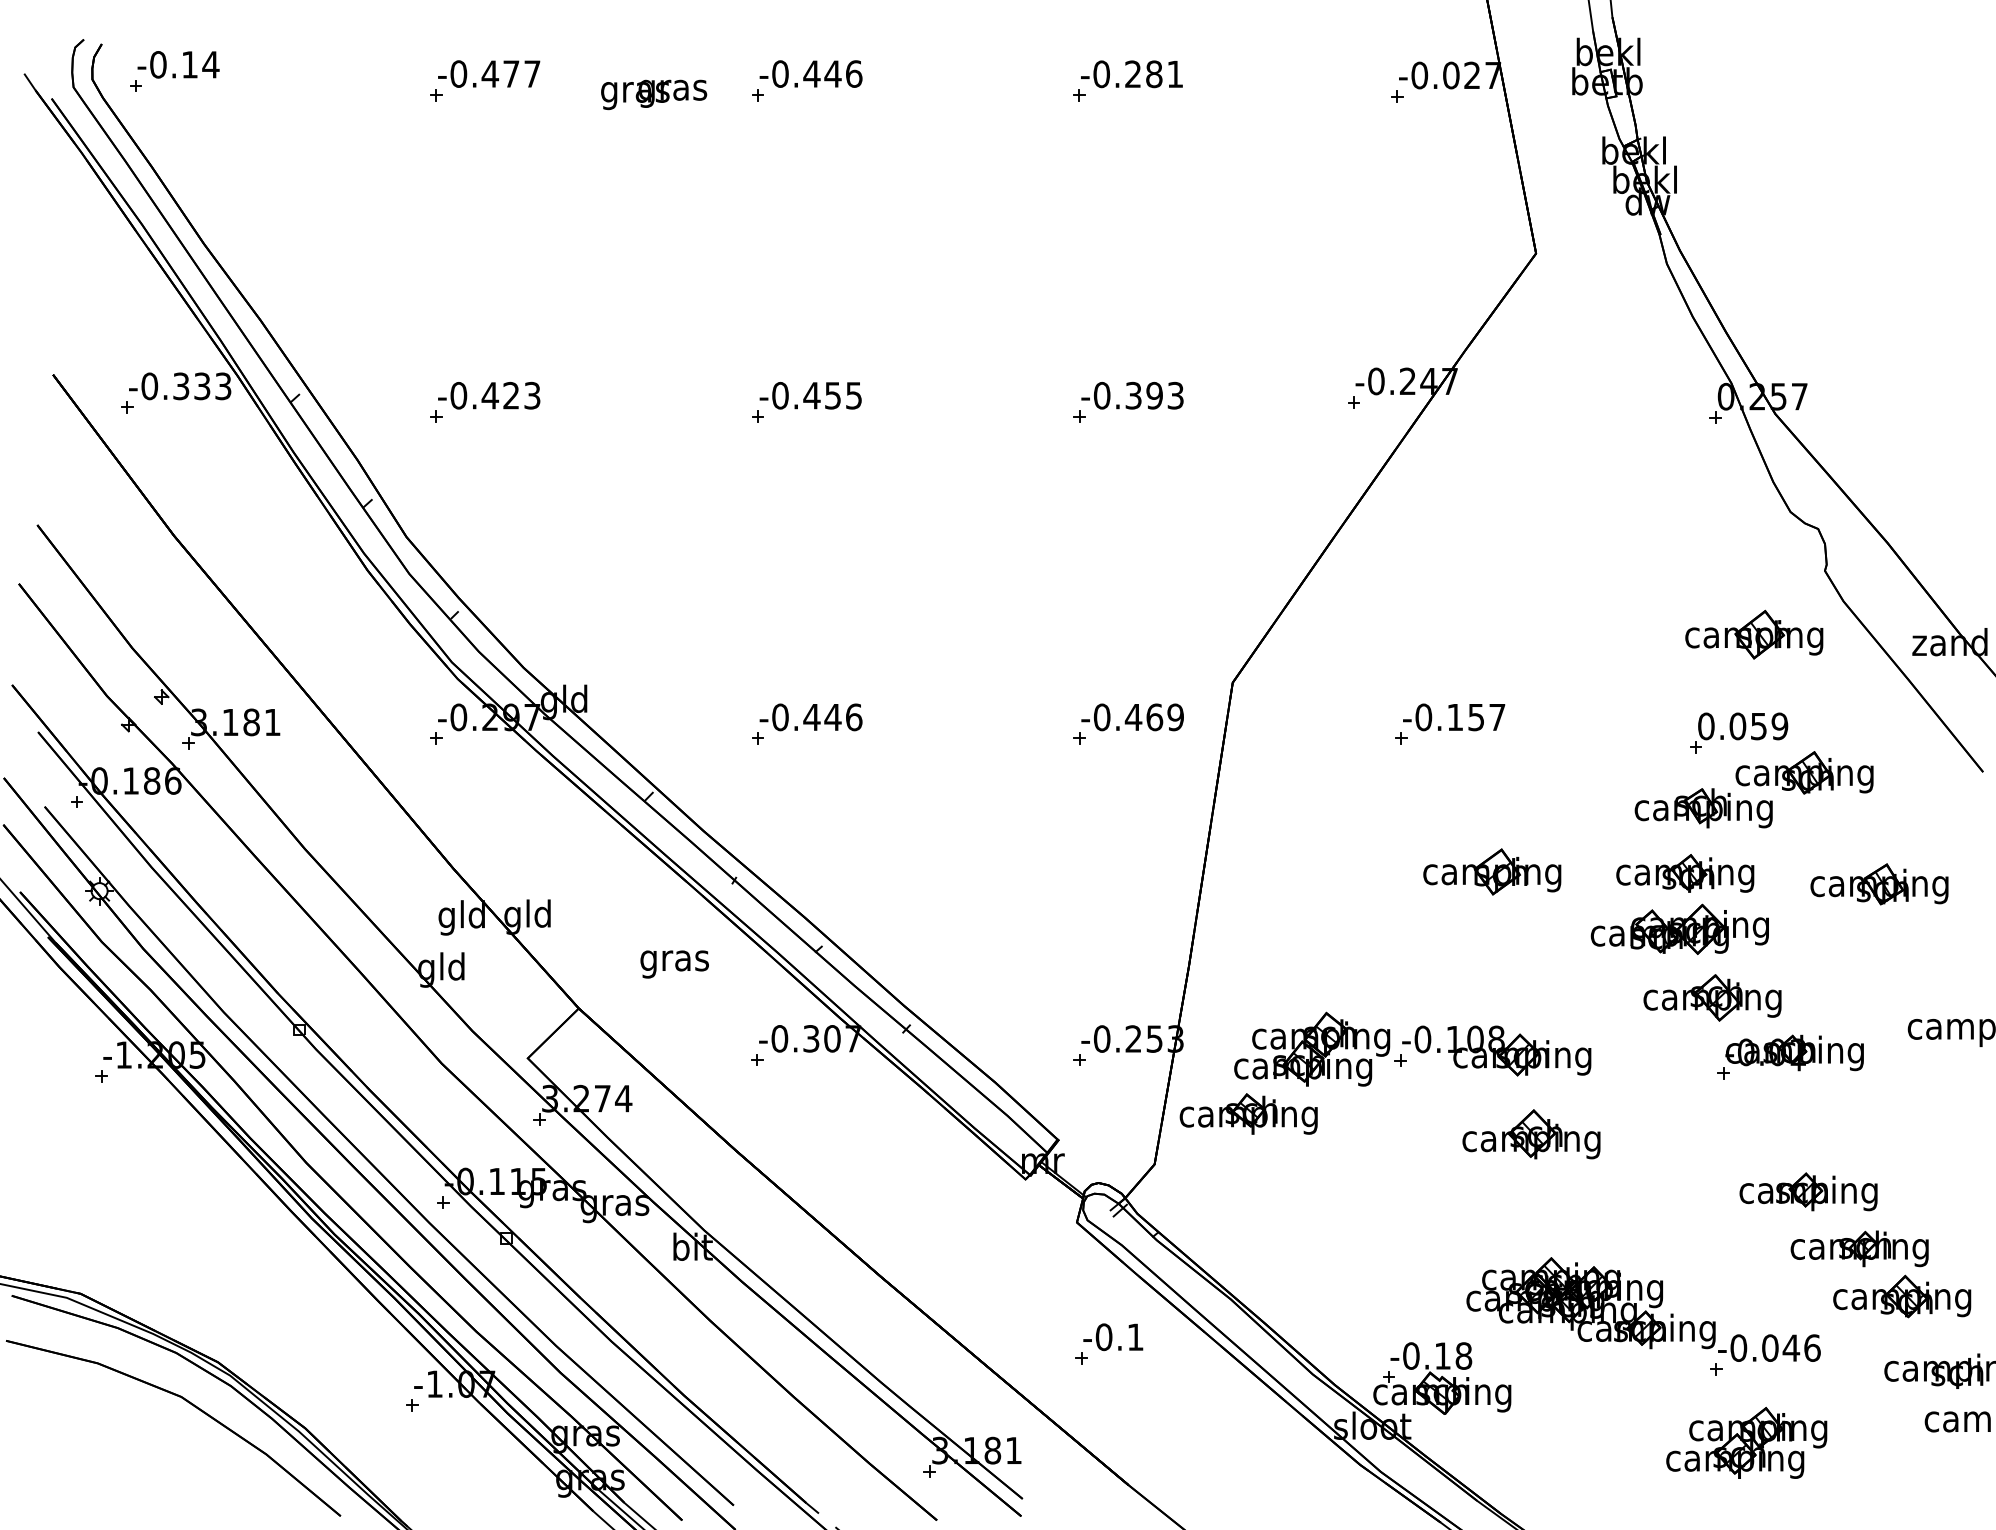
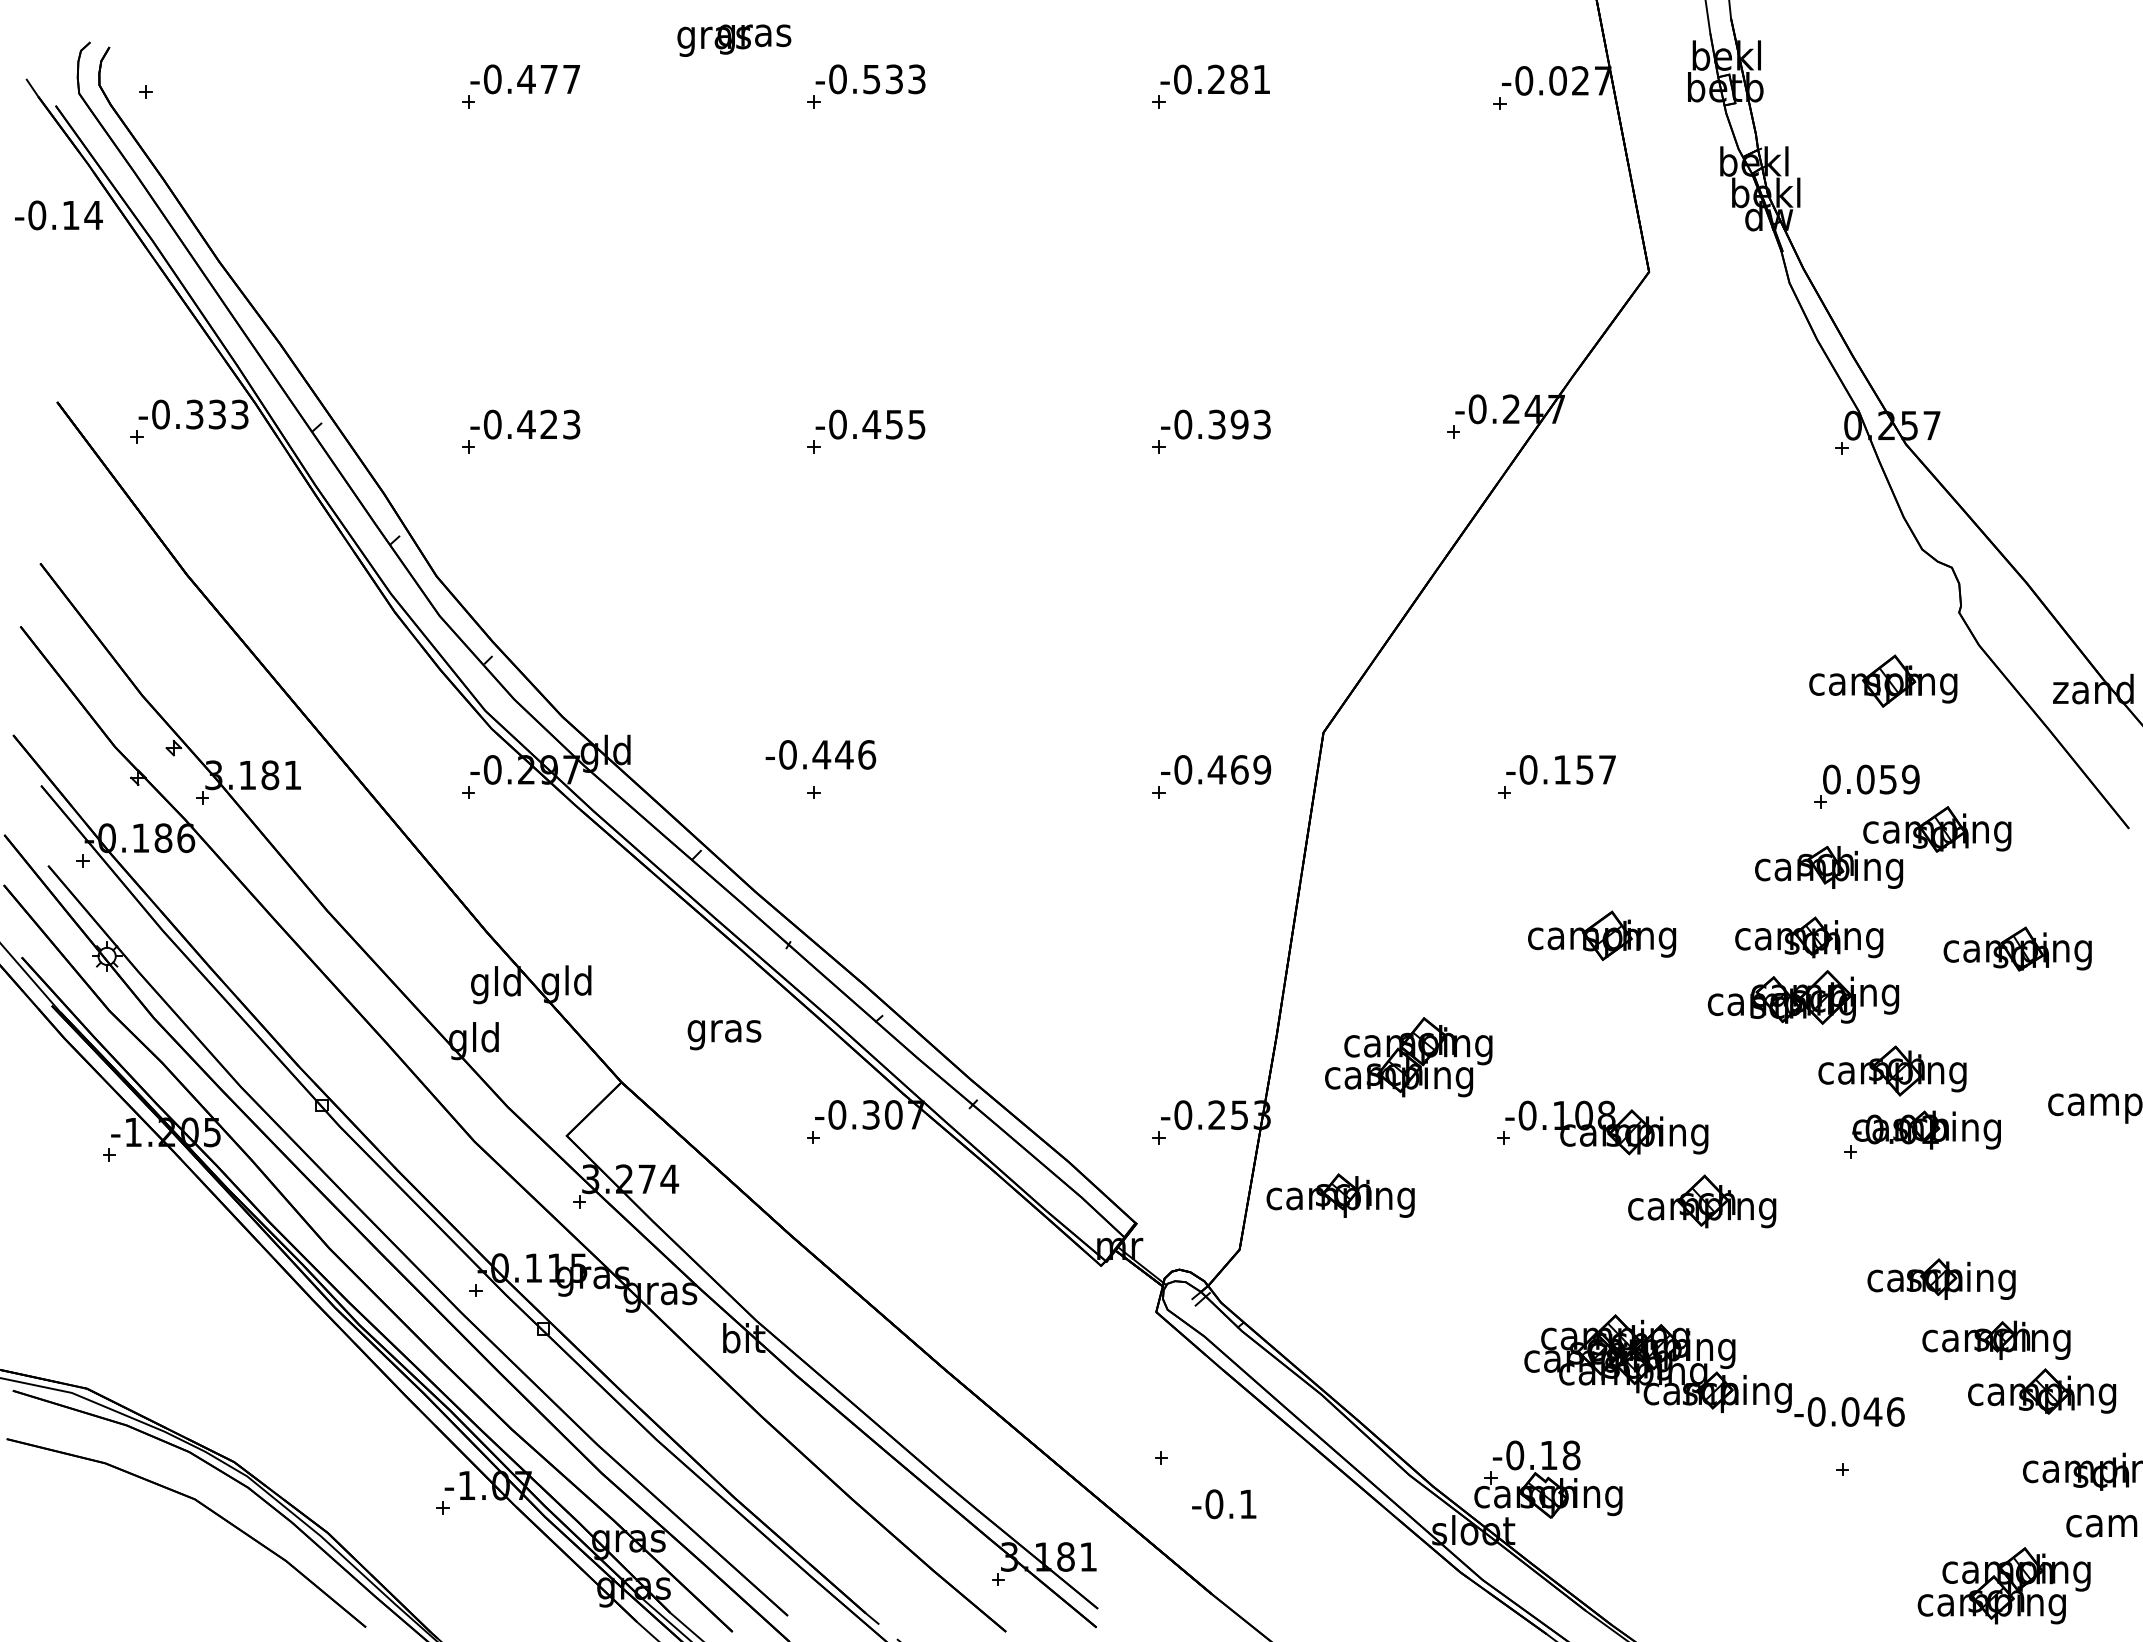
text: (178, 64) -> (58, 215), moved
text: (833, 74) -> (894, 79), -0.446 -> -0.533
text: (654, 94) -> (734, 40), moved
text: (810, 717) -> (820, 754), moved
part: (1712, 997) -> (1892, 1070), moved
part: (1311, 1049) -> (1408, 1057), moved
part: (1531, 1134) -> (1702, 1201), moved
part: (1643, 1309) -> (1714, 1370), moved
text: (1113, 1337) -> (1224, 1504), moved
part: (1746, 1442) -> (2003, 1585), moved

